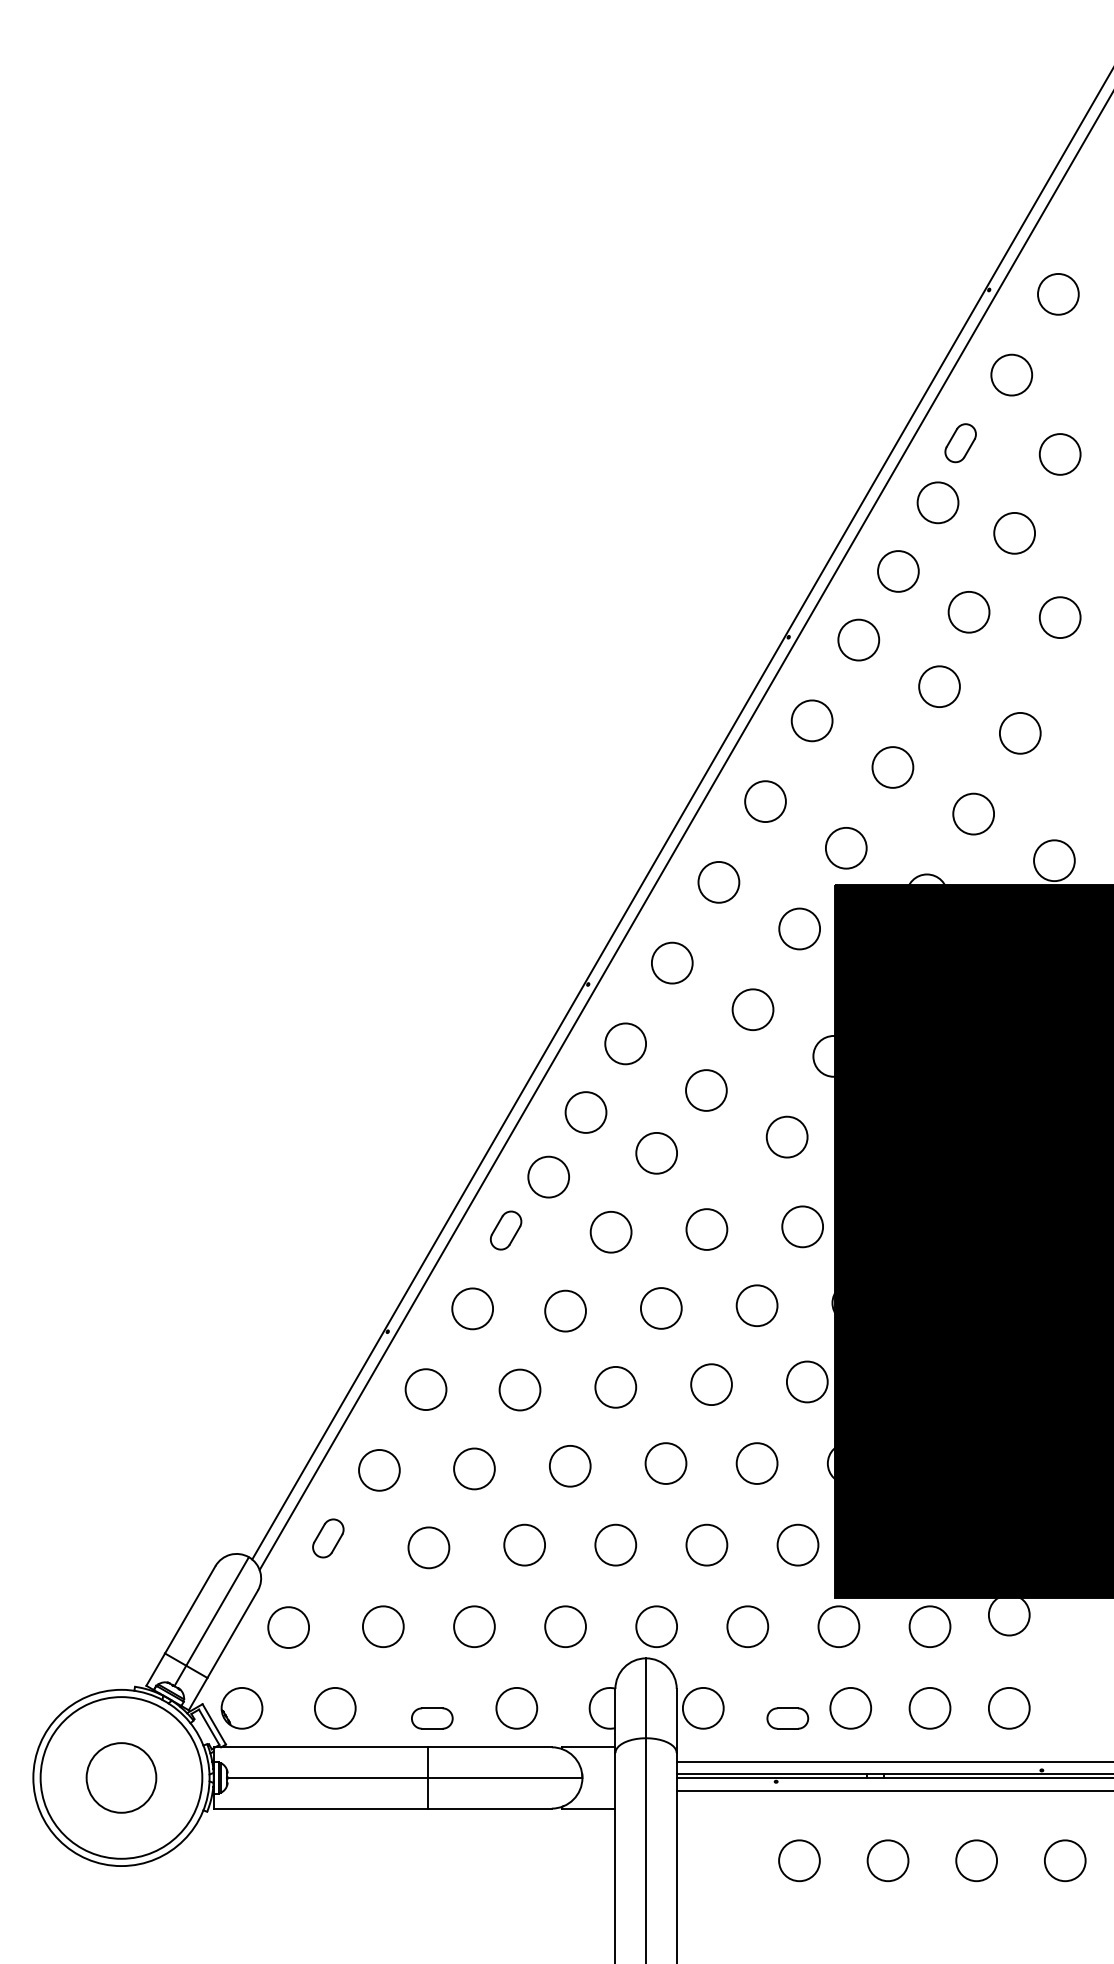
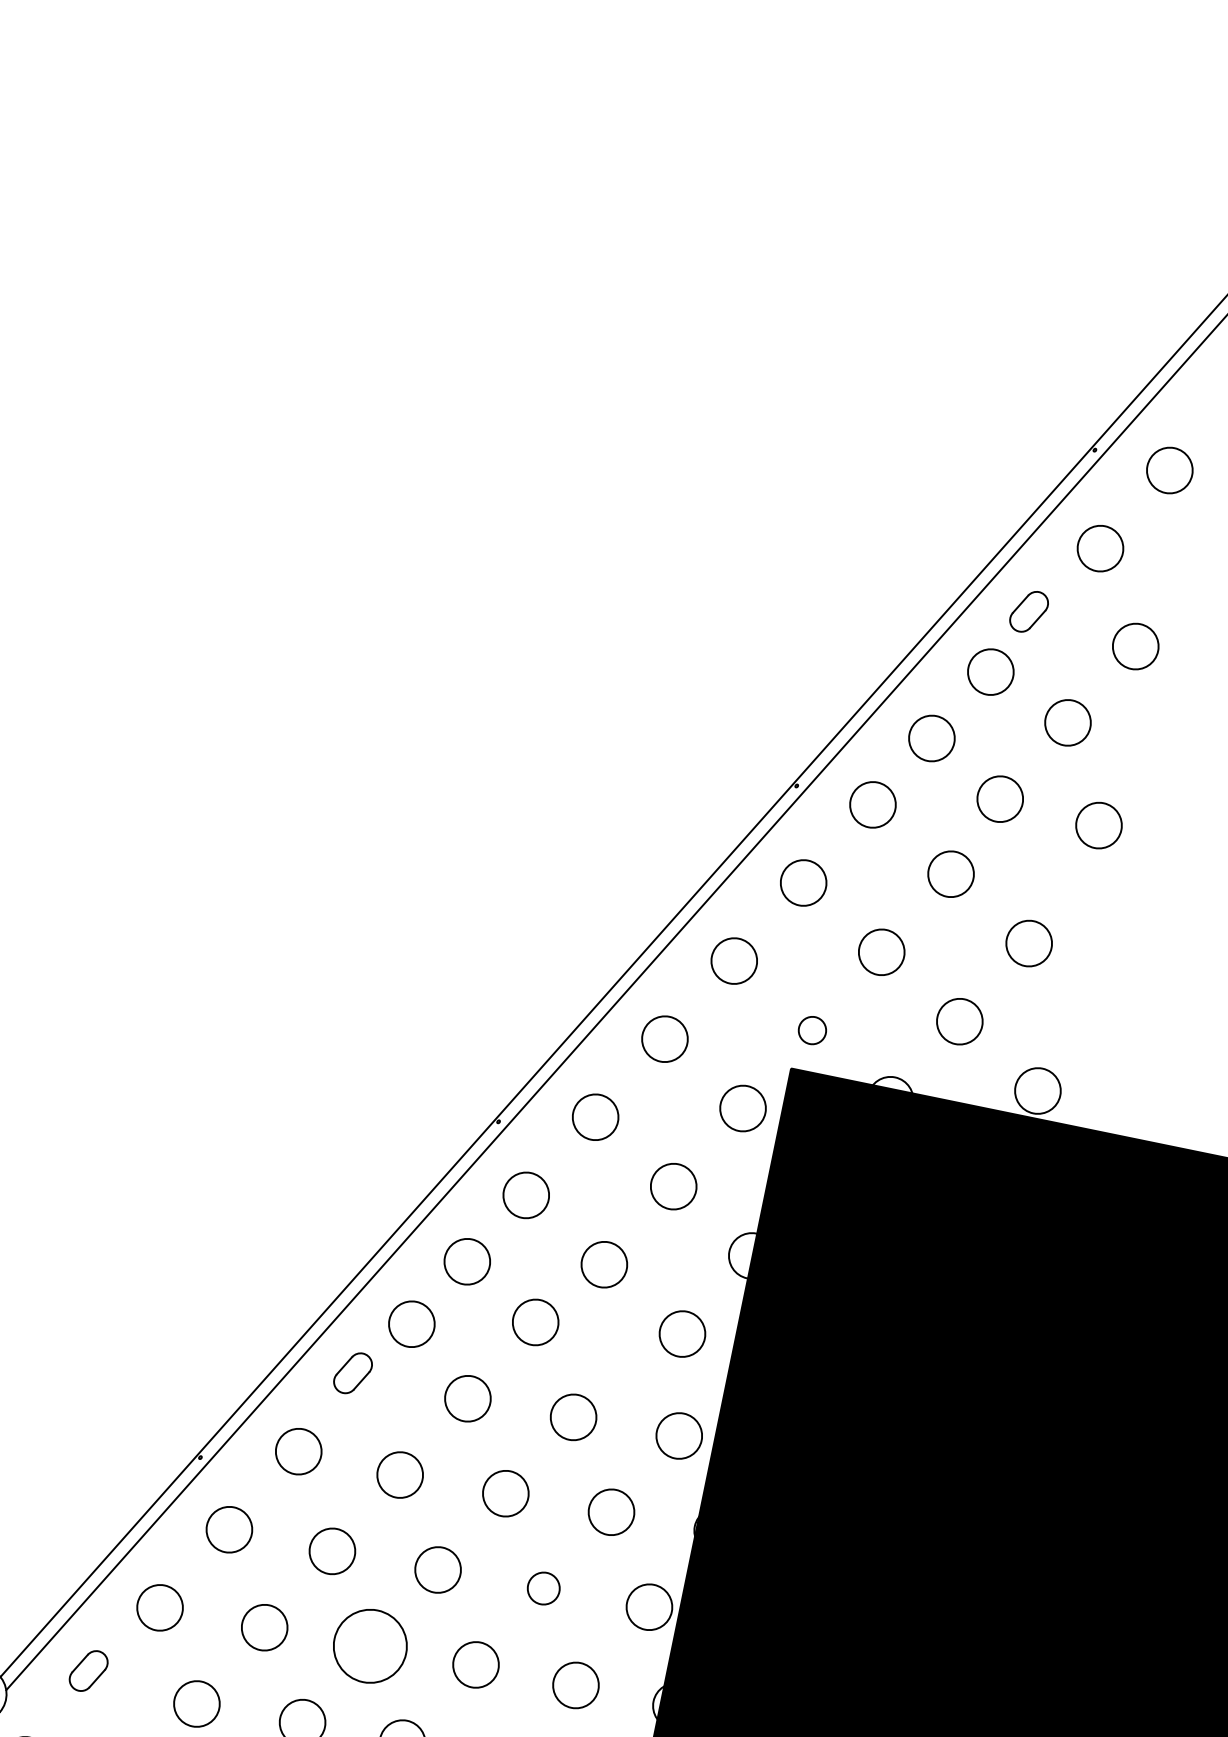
circle: (846, 848) -> (812, 1030), size x0.6
circle: (711, 1384) -> (543, 1588), size x0.7
circle: (569, 1465) -> (369, 1645), size x1.6

